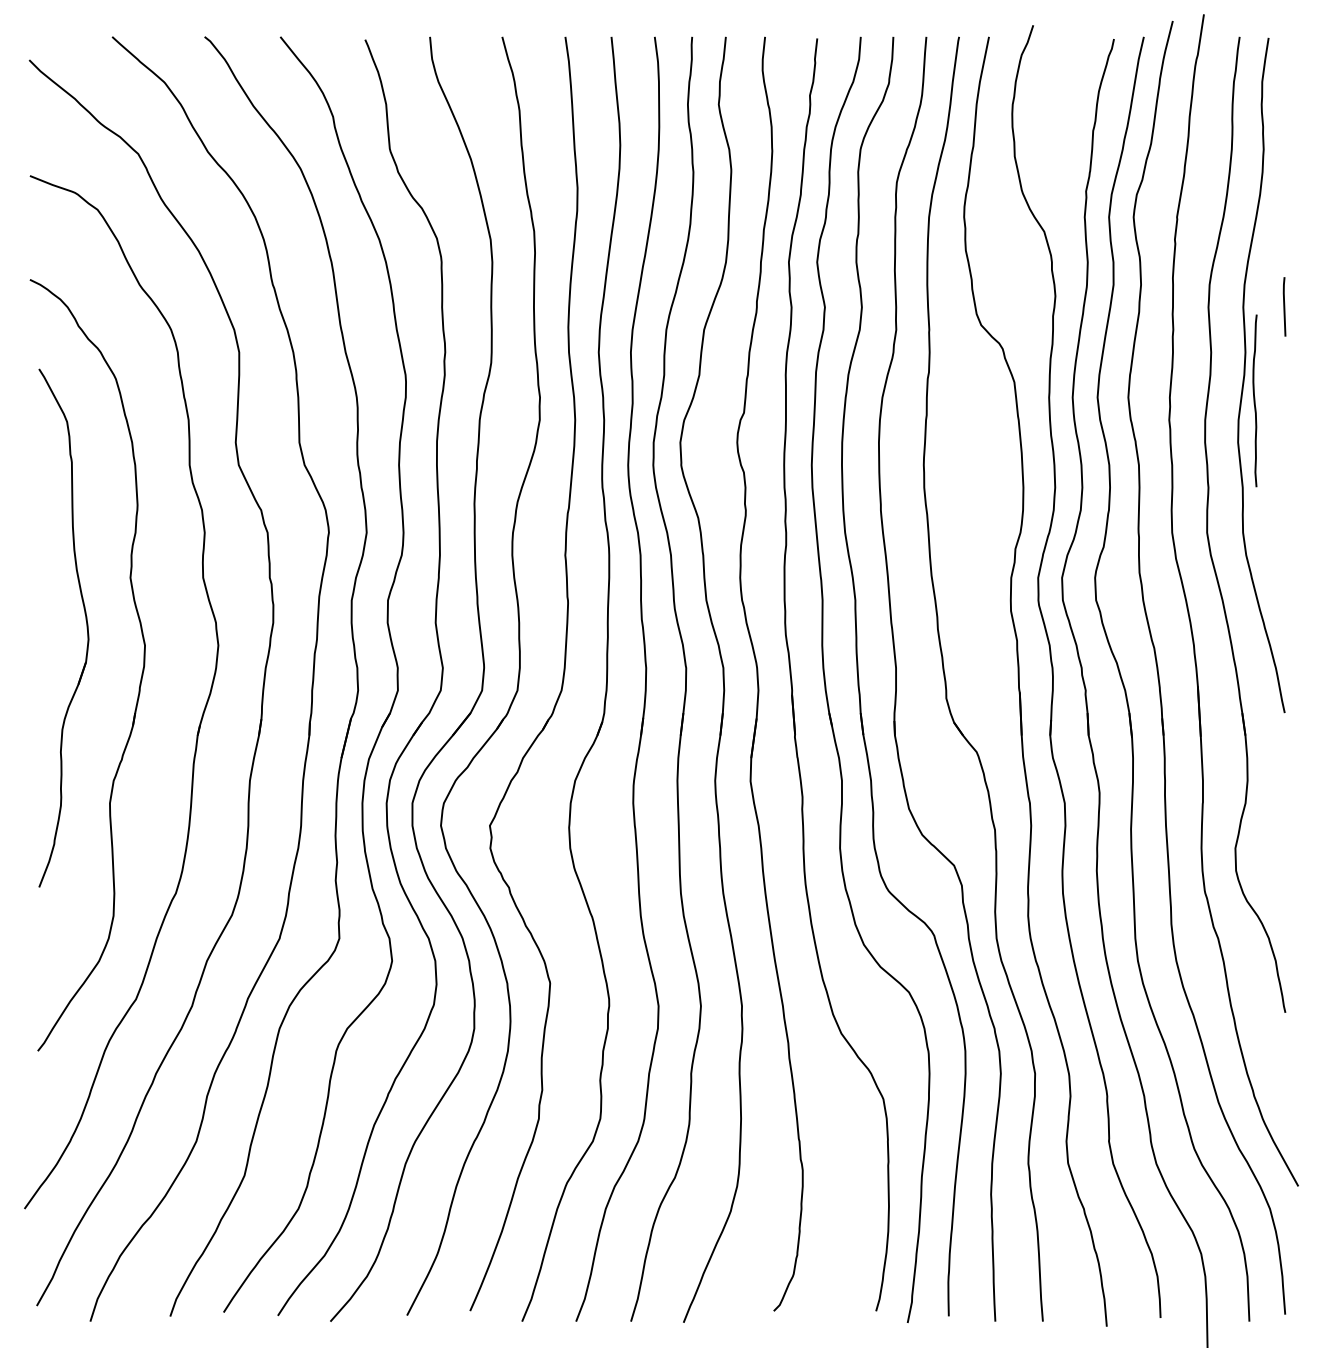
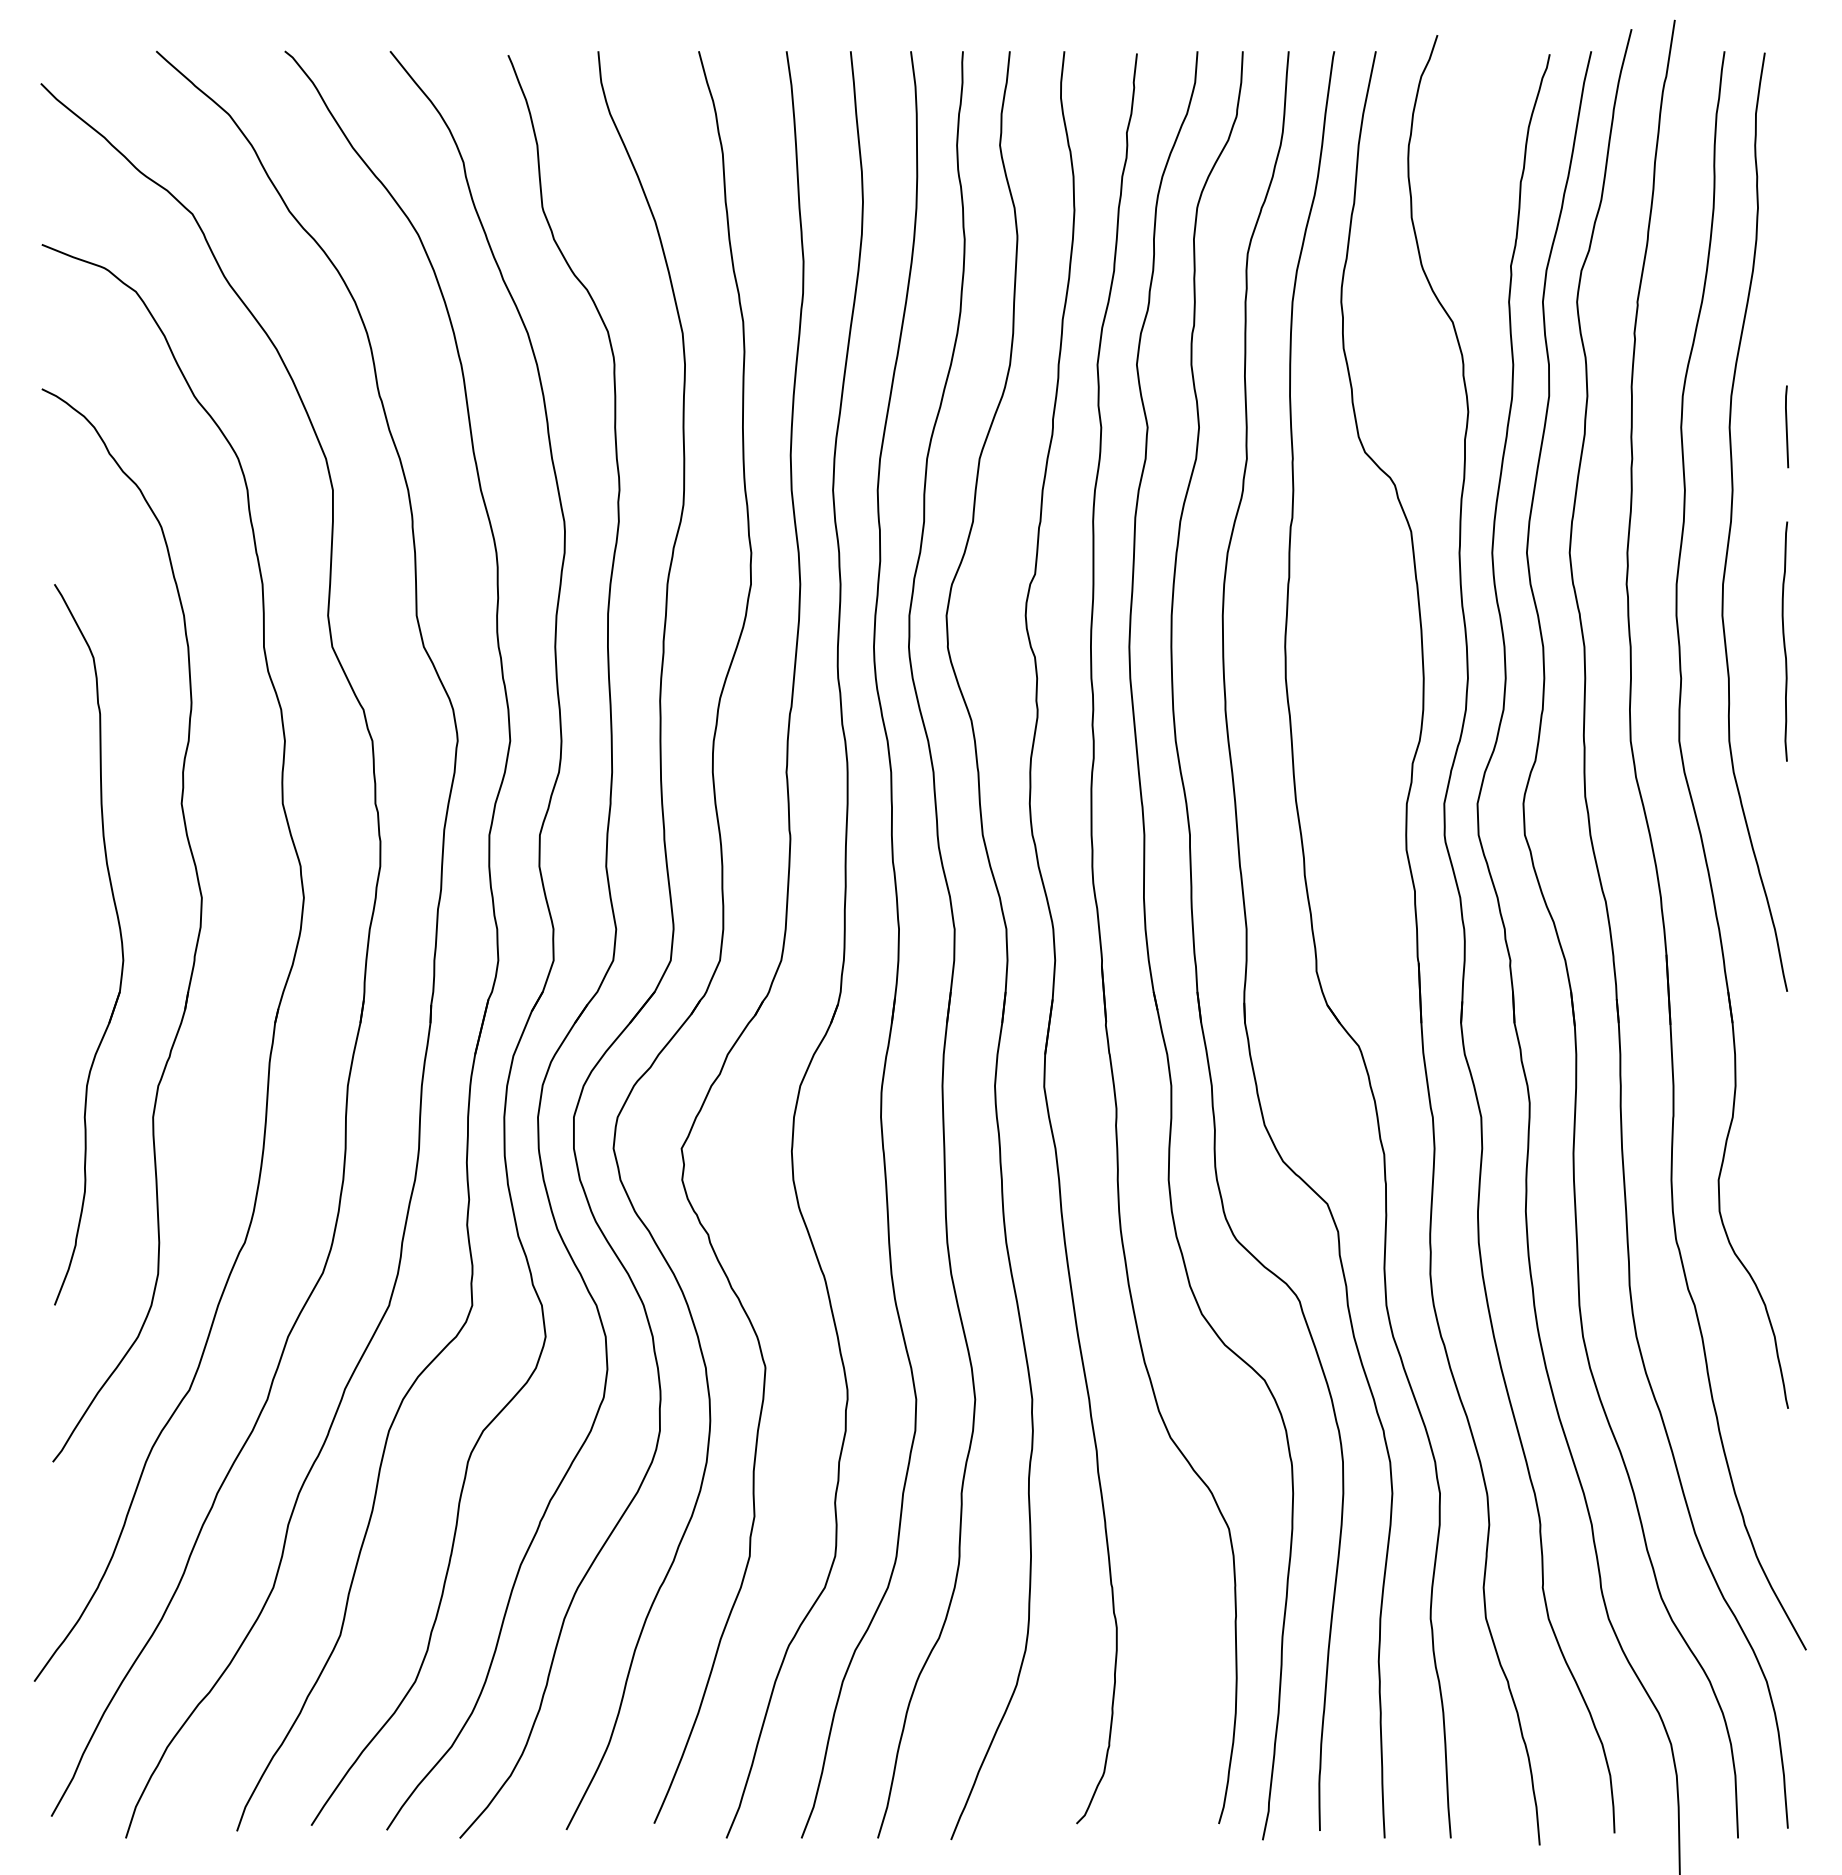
curve: (1254, 400) -> (1784, 641), moved
part: (86, 625) -> (120, 940), moved

